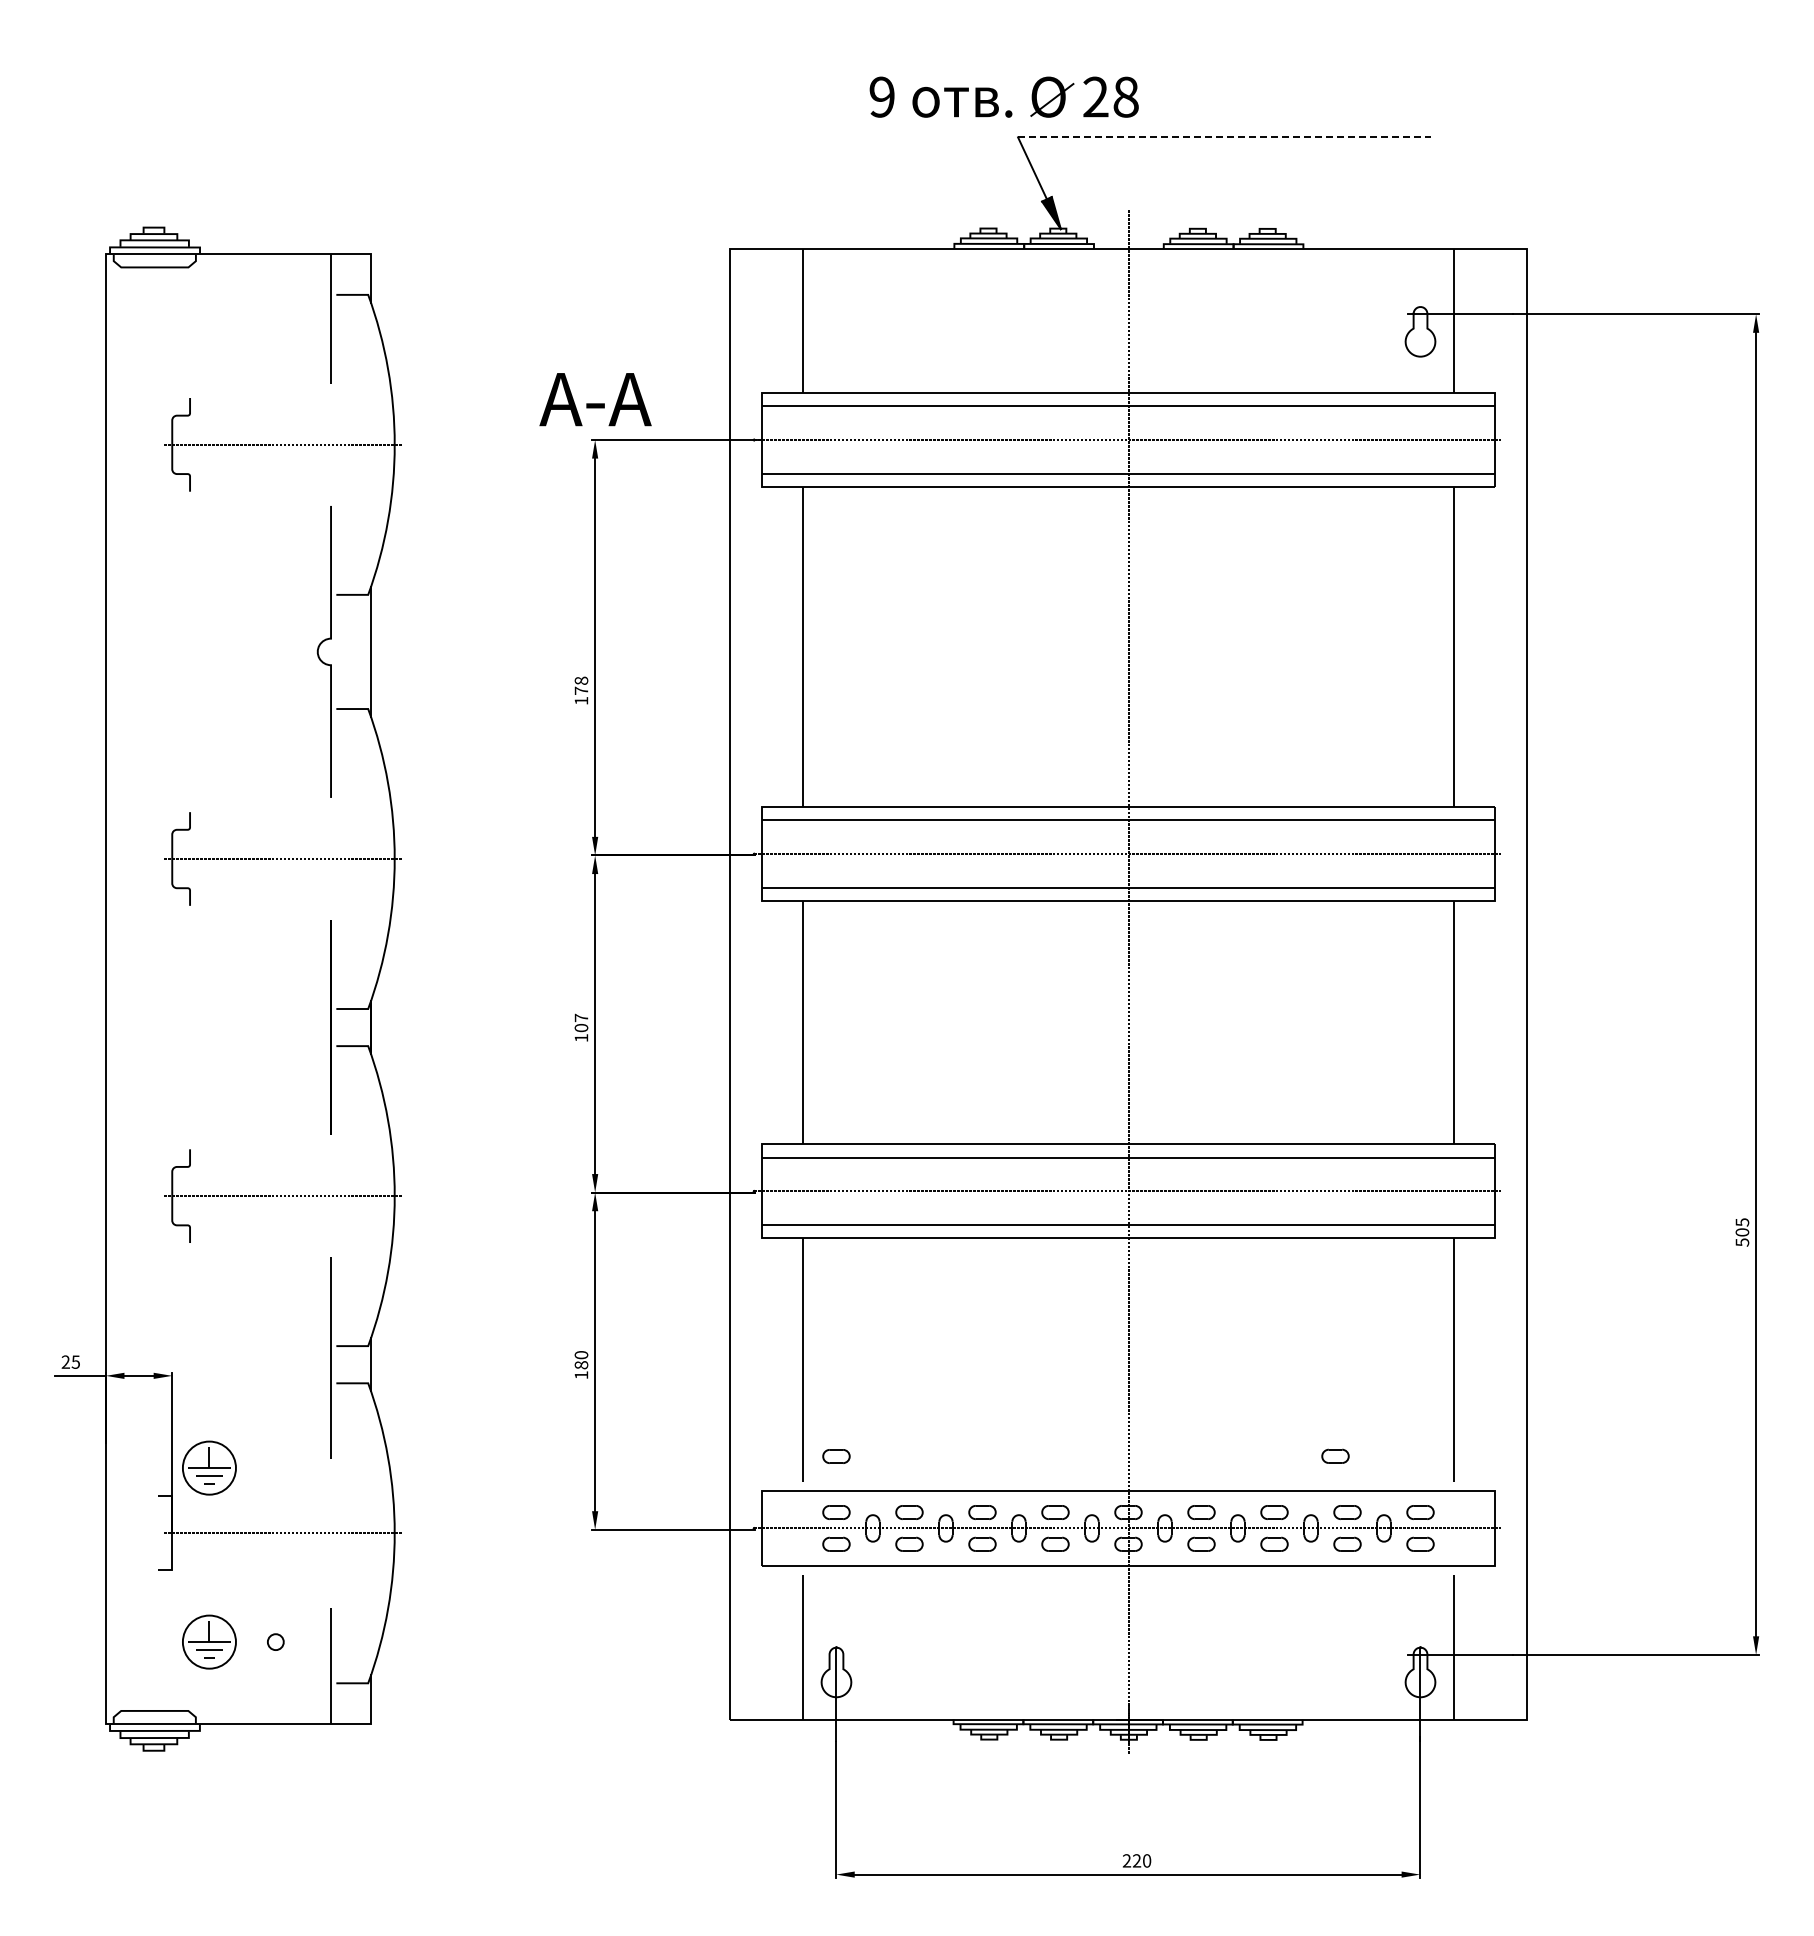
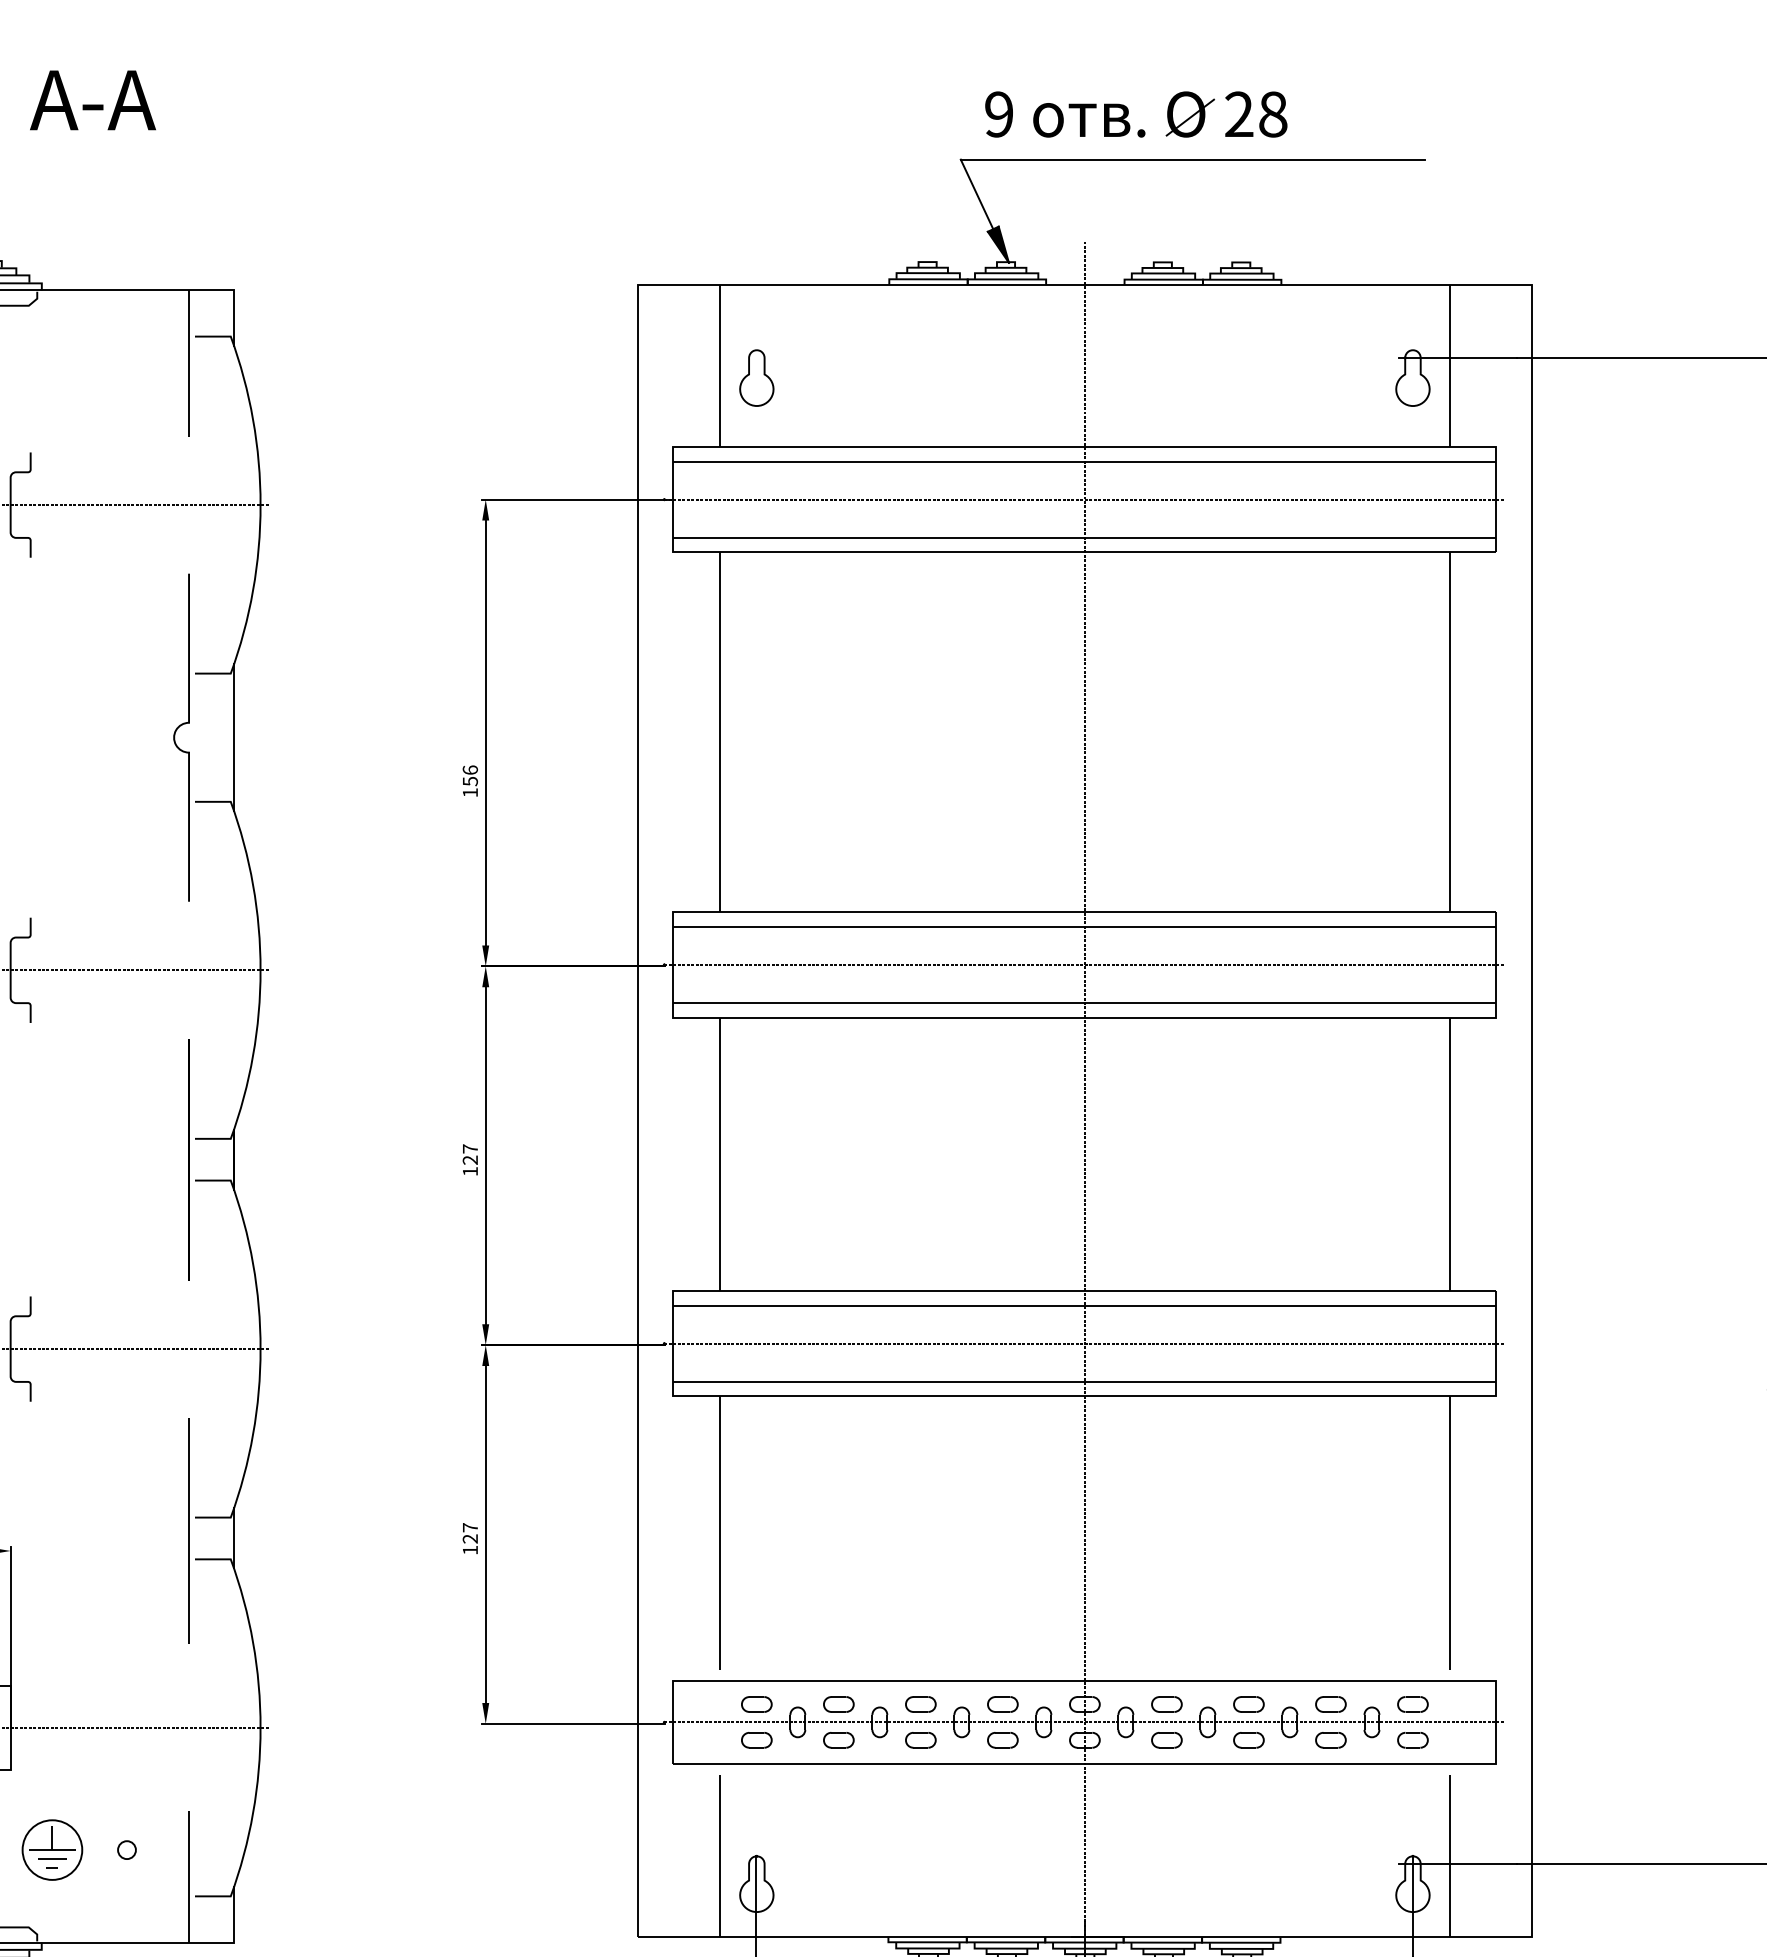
part: (1003, 96) -> (1135, 113), moved
line: (1224, 137) -> (1192, 159), dashed -> solid
part: (836, 331) -> (756, 377), added
text: (595, 399) -> (92, 100), moved
text: (581, 685) -> (470, 775), 178 -> 156
text: (581, 1028) -> (470, 1160), 107 -> 127
text: (581, 1360) -> (470, 1533), 180 -> 127
part: (1335, 1455) -> (1317, 1640), removed
part: (836, 1456) -> (756, 1641), removed
part: (209, 1467) -> (52, 1653), removed

